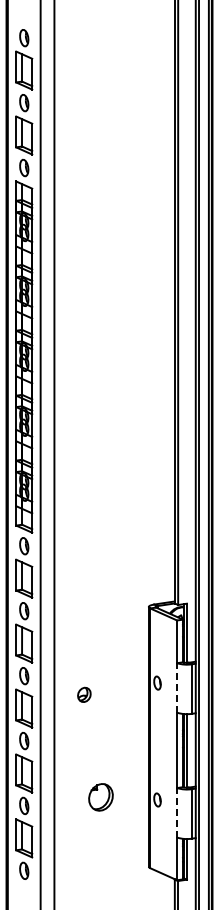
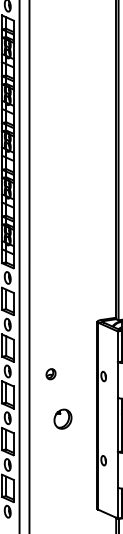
line: (177, 687) -> (118, 379), dashed -> solid
part: (84, 694) -> (51, 373), moved
part: (100, 797) -> (62, 419), moved
line: (177, 812) -> (118, 469), dashed -> solid

